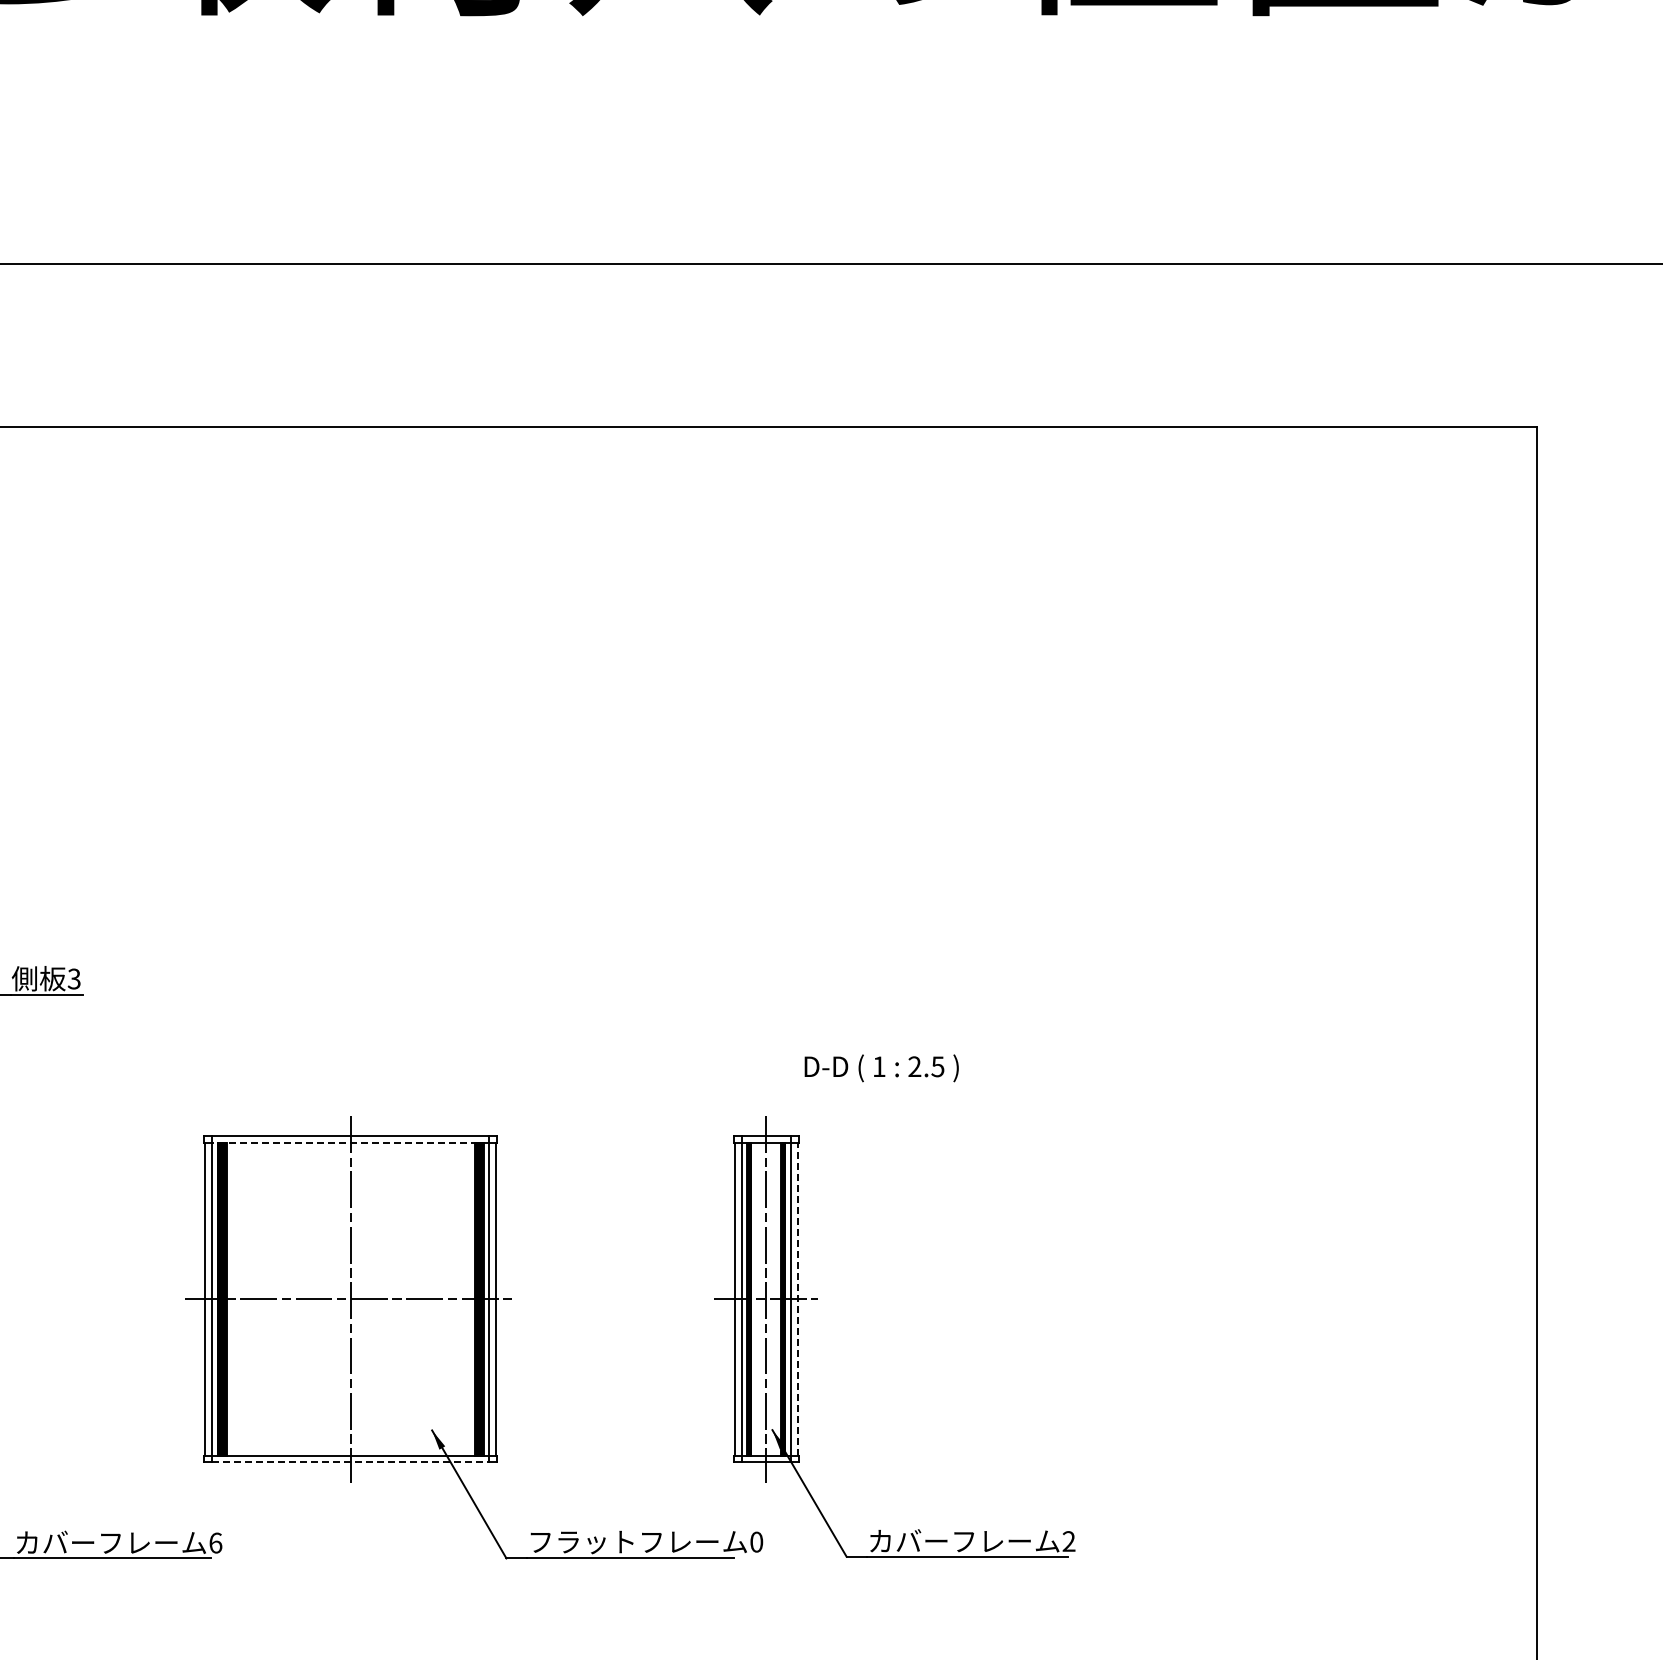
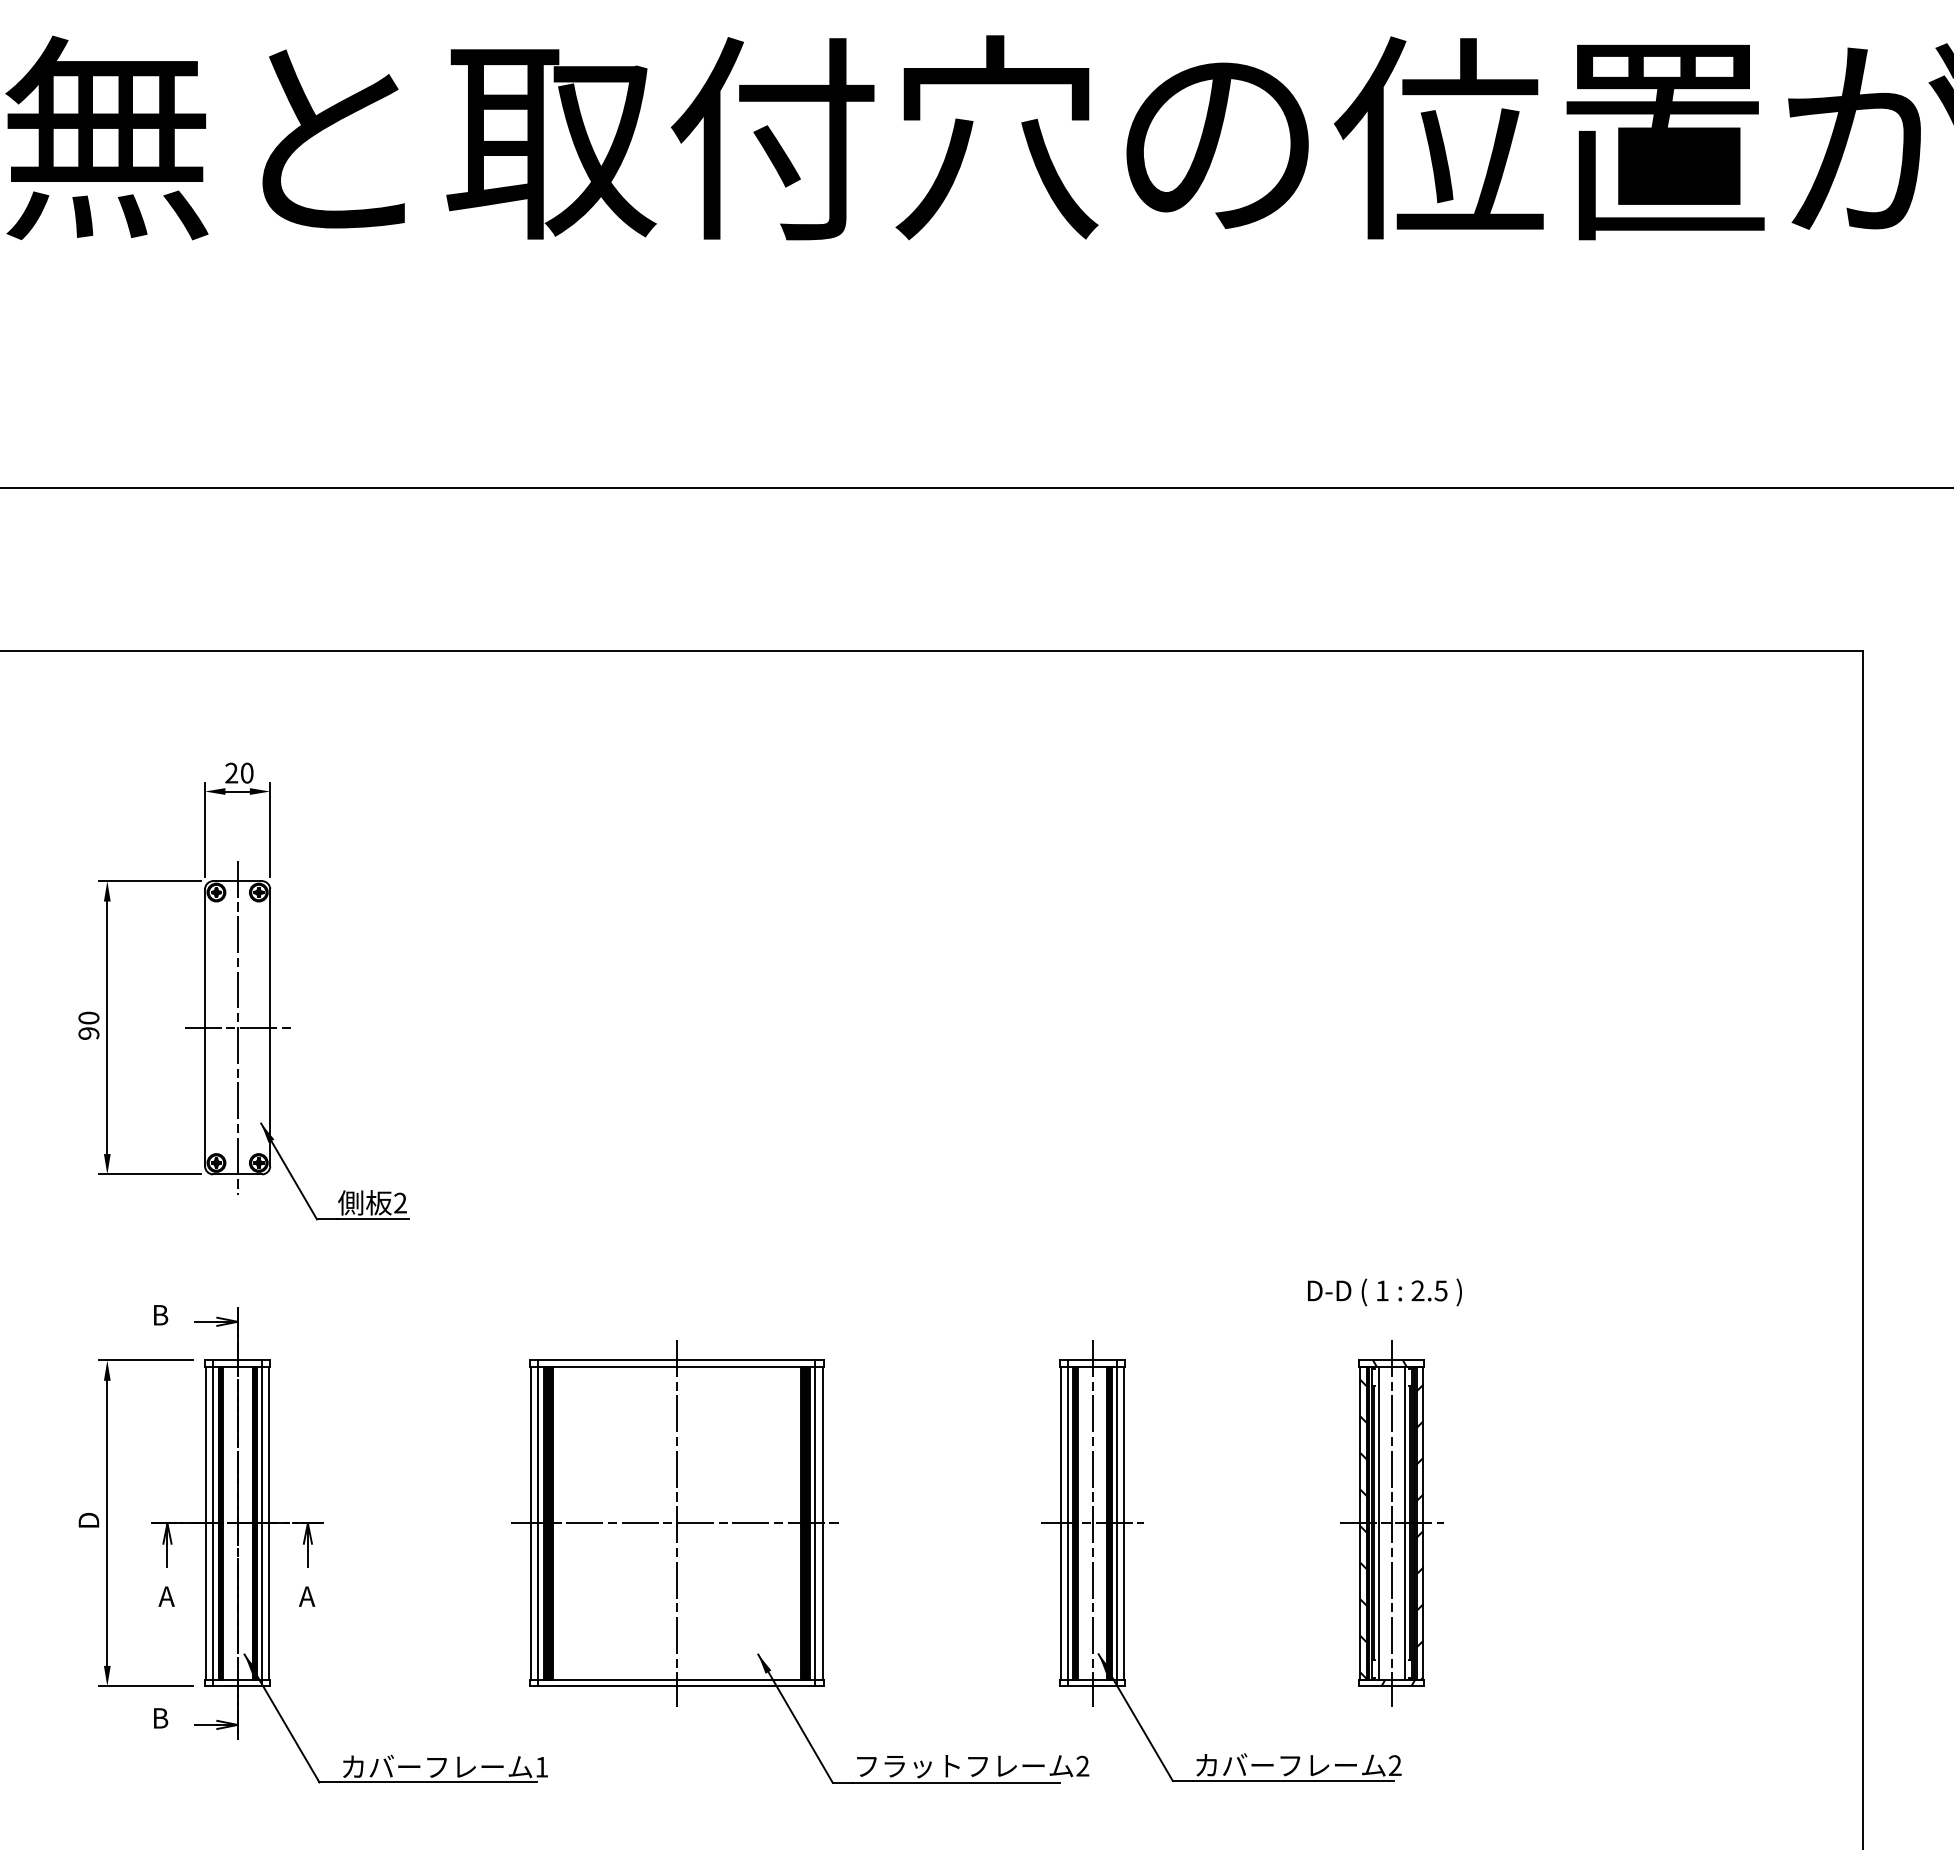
text: (74, 979) -> (400, 1203), 3 -> 2
text: (881, 1068) -> (1384, 1292), moved
line: (350, 1142) -> (676, 1366), dashed -> solid
line: (798, 1298) -> (1124, 1522), dashed -> solid
part: (1065, 1299) -> (1391, 1523), added
line: (351, 1462) -> (677, 1686), dashed -> solid
text: (756, 1541) -> (1082, 1765), 0 -> 2
text: (215, 1542) -> (541, 1766), 6 -> 1

